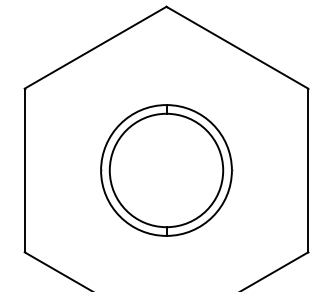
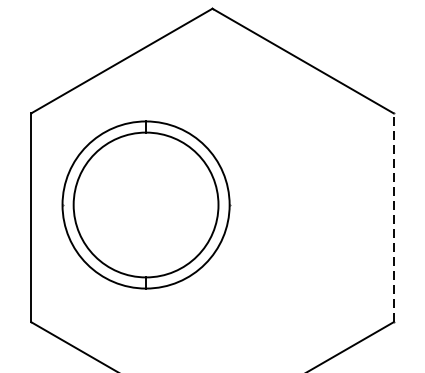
part: (166, 170) -> (146, 205), moved
line: (308, 170) -> (393, 217), solid -> dashed

